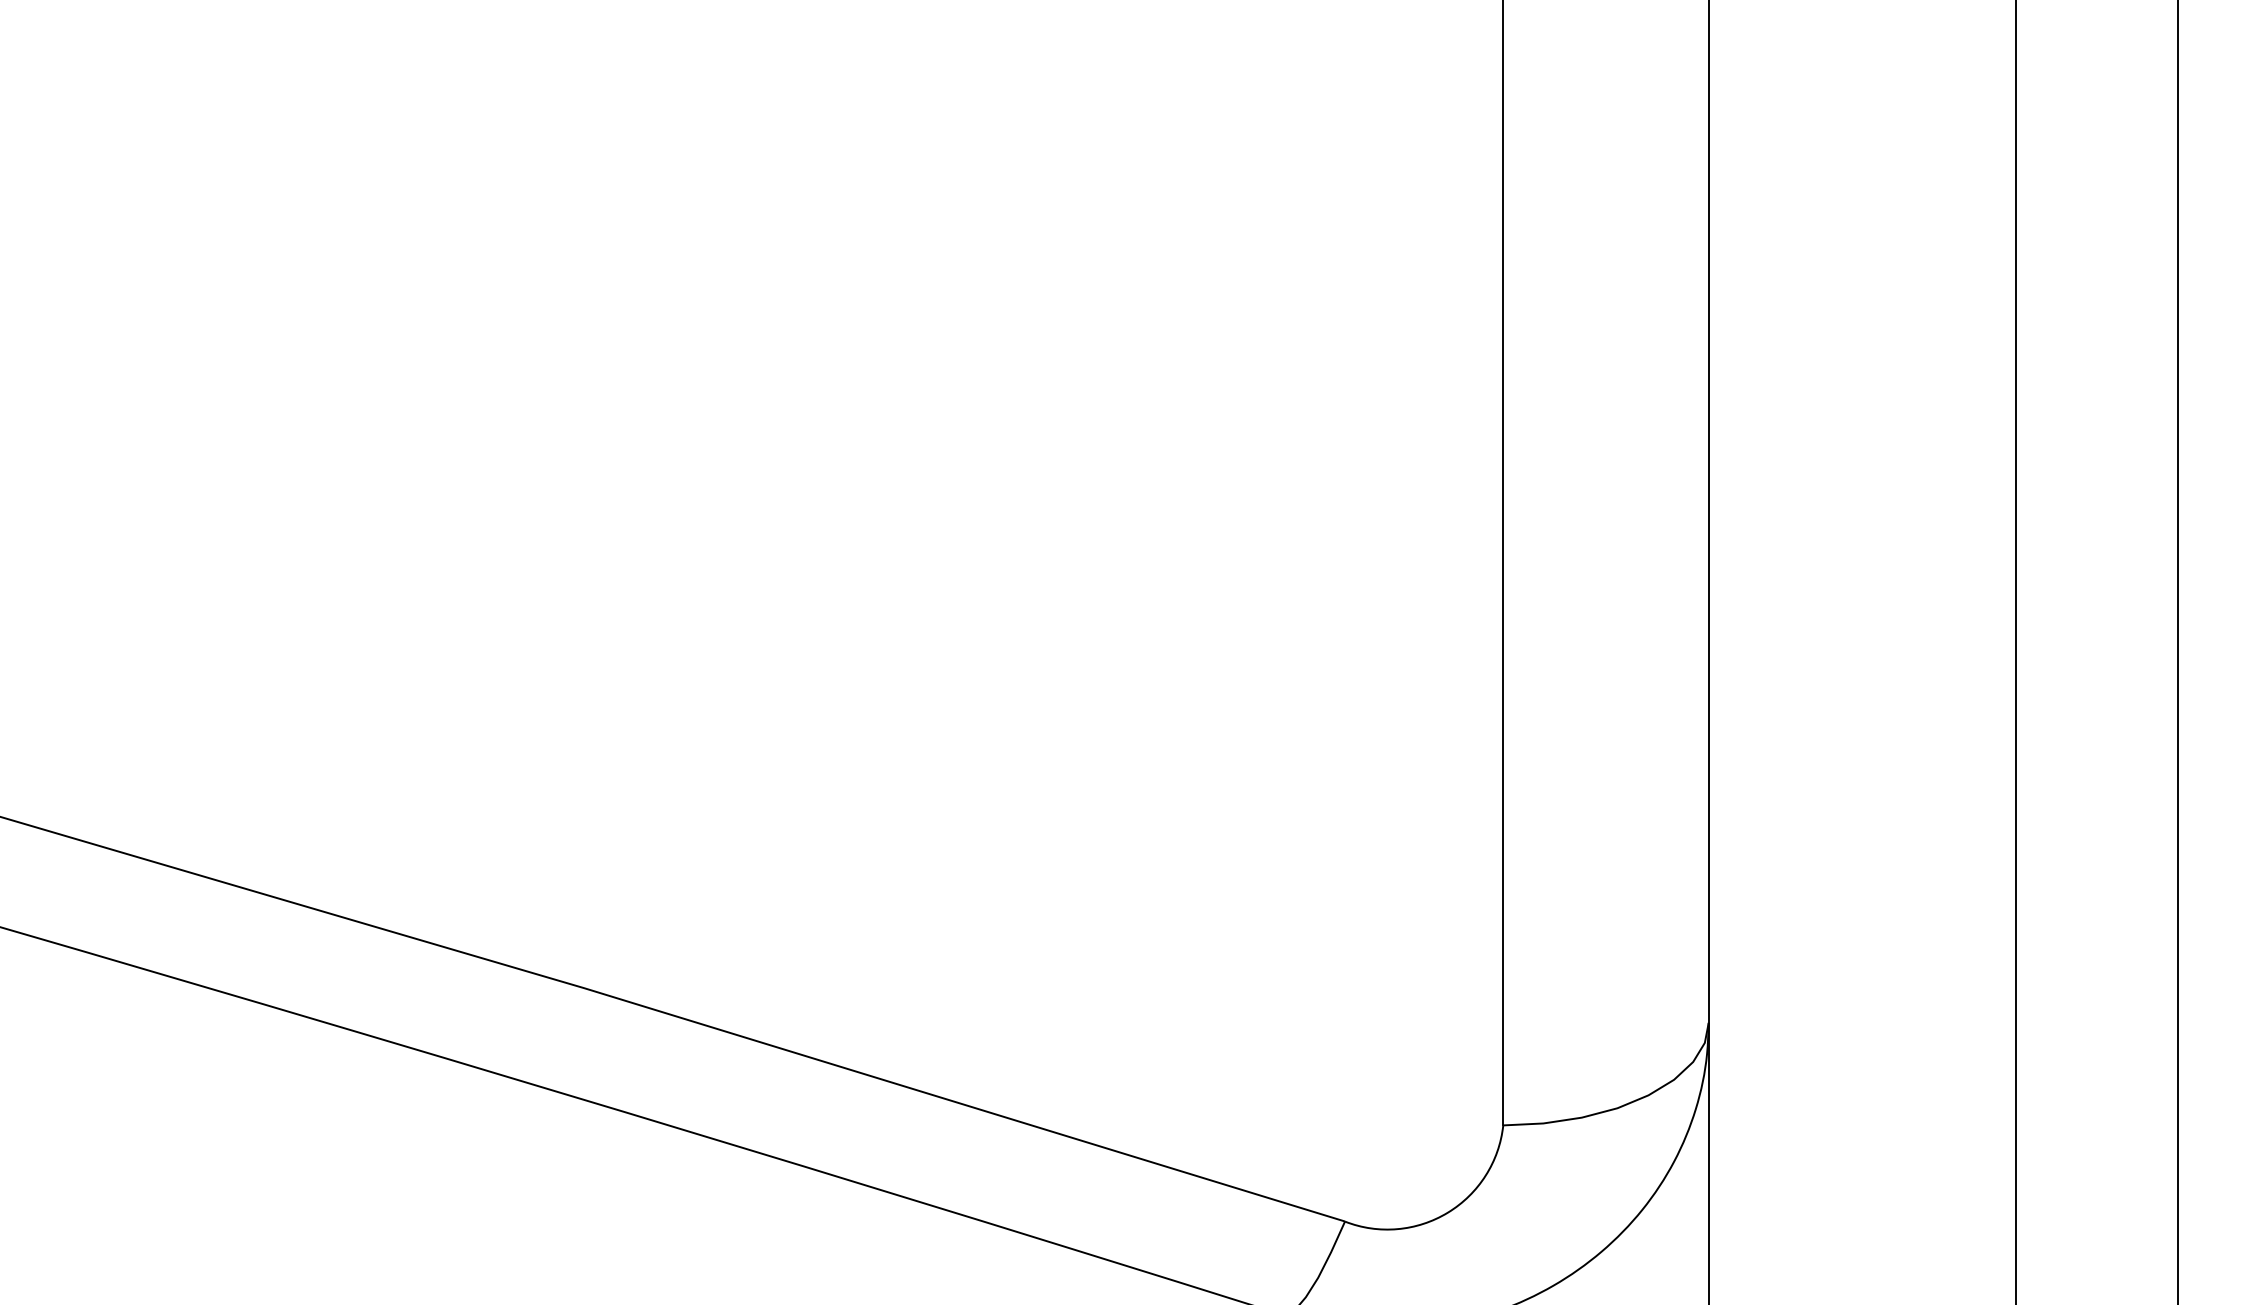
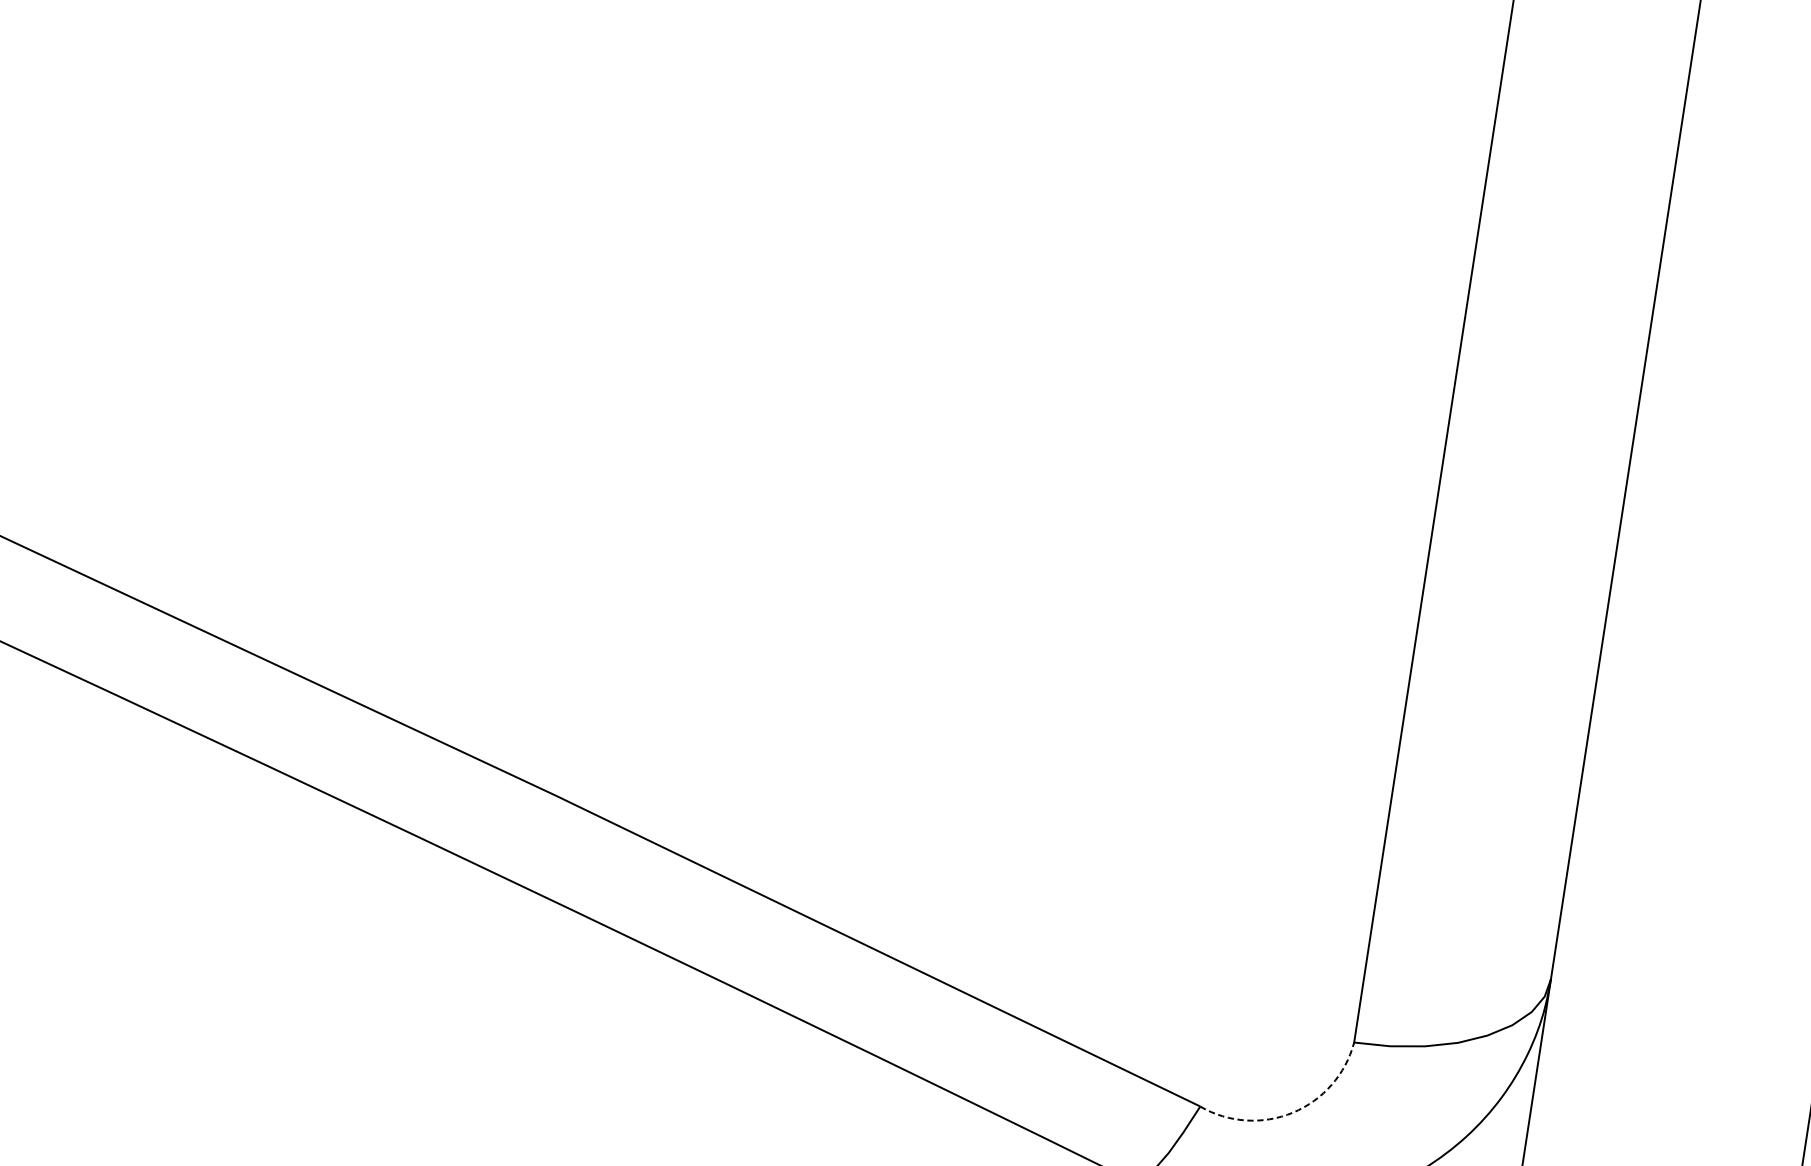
arc: (1447, 1212) -> (1292, 1112), solid -> dashed

